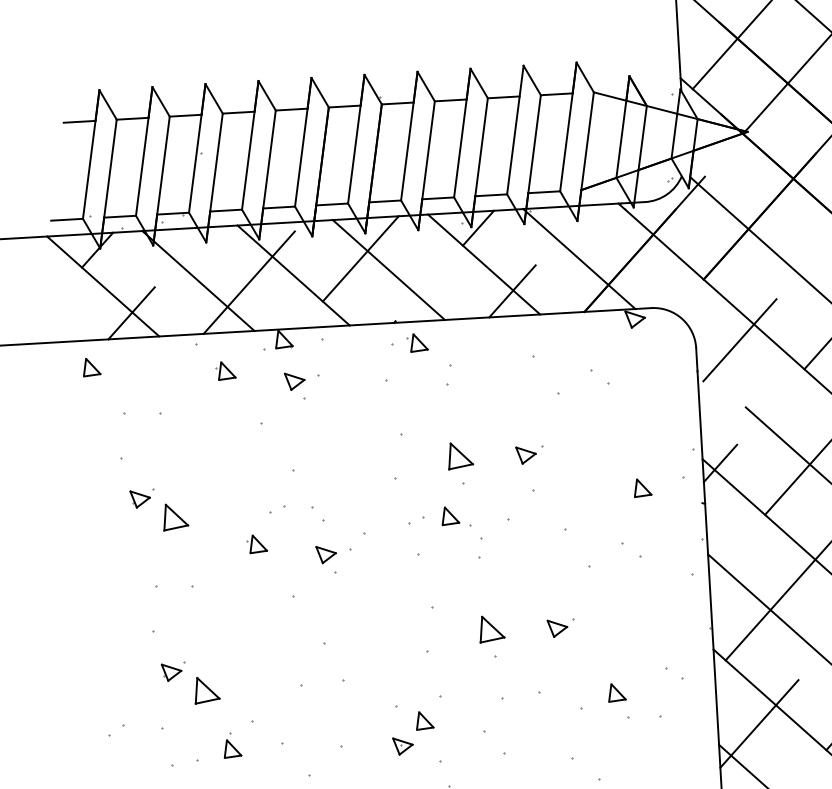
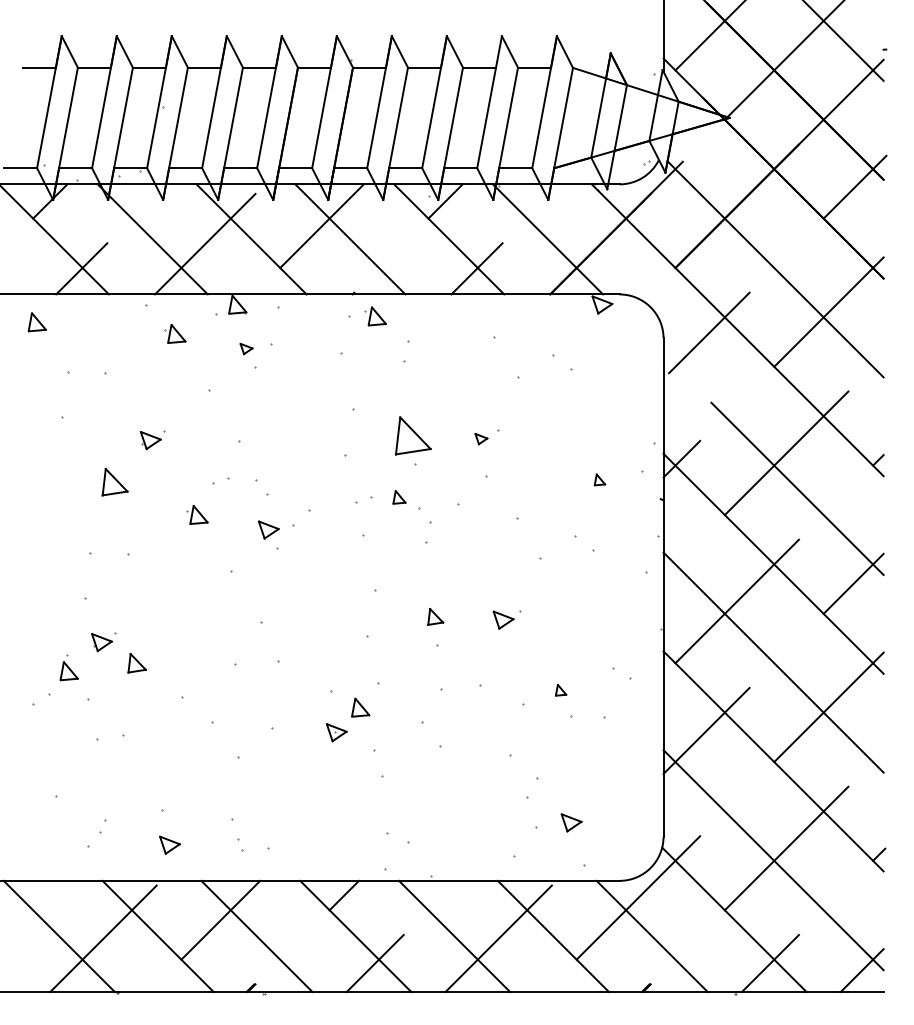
part: (294, 380) -> (246, 348), size x0.6
part: (526, 454) -> (481, 438), size x0.6
part: (460, 455) -> (413, 435), size x1.4
part: (642, 487) -> (599, 479), size x0.6
part: (142, 498) -> (152, 440), moved
part: (450, 516) -> (399, 497), size x0.7
part: (491, 628) -> (435, 616), size x0.6
part: (206, 690) -> (136, 663), size x0.7
part: (616, 693) -> (560, 690), size x0.6
part: (231, 745) -> (68, 667), moved

